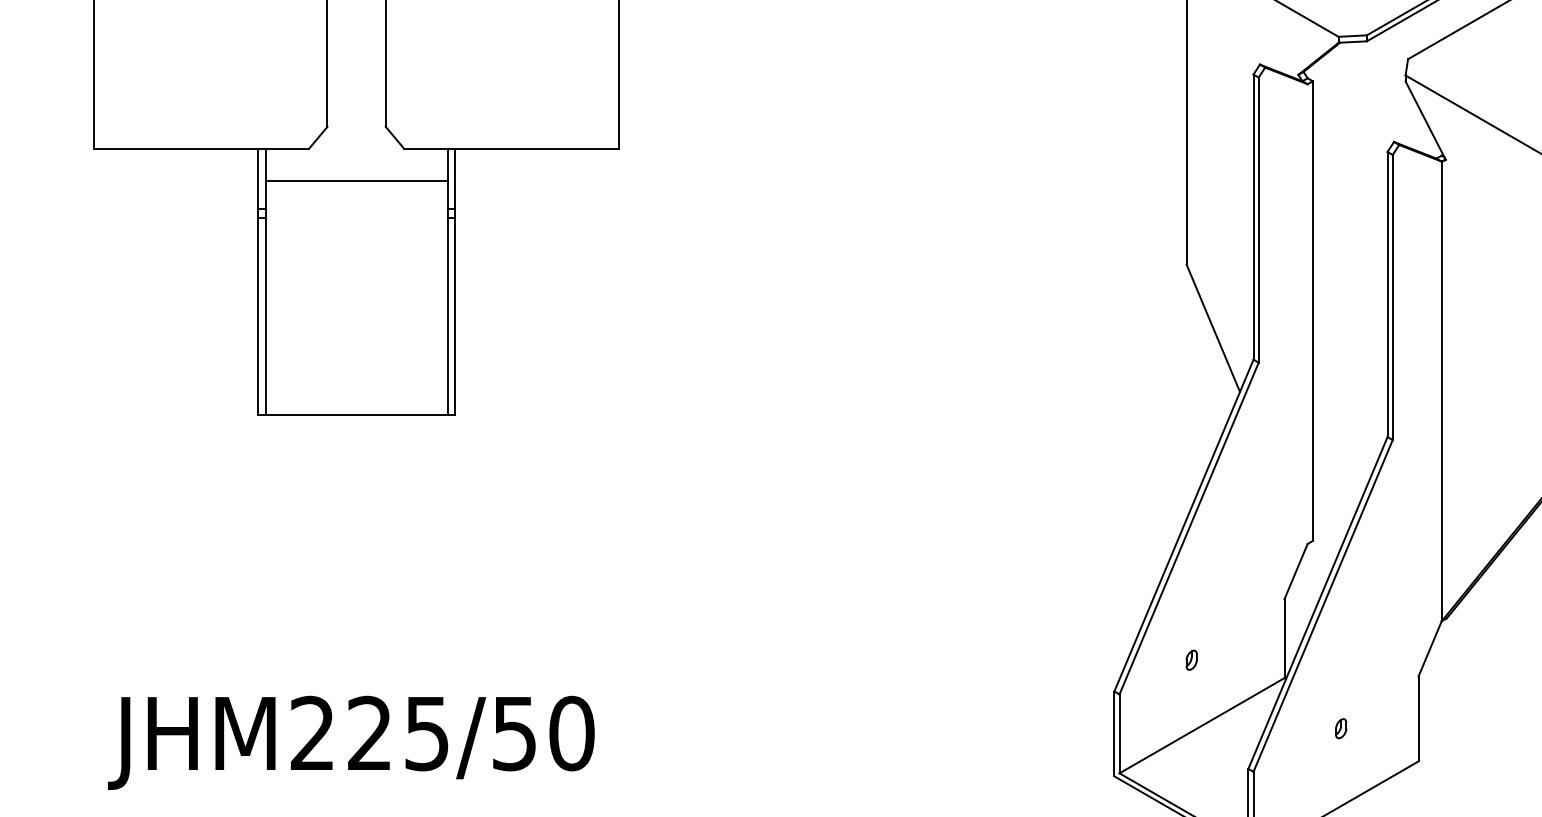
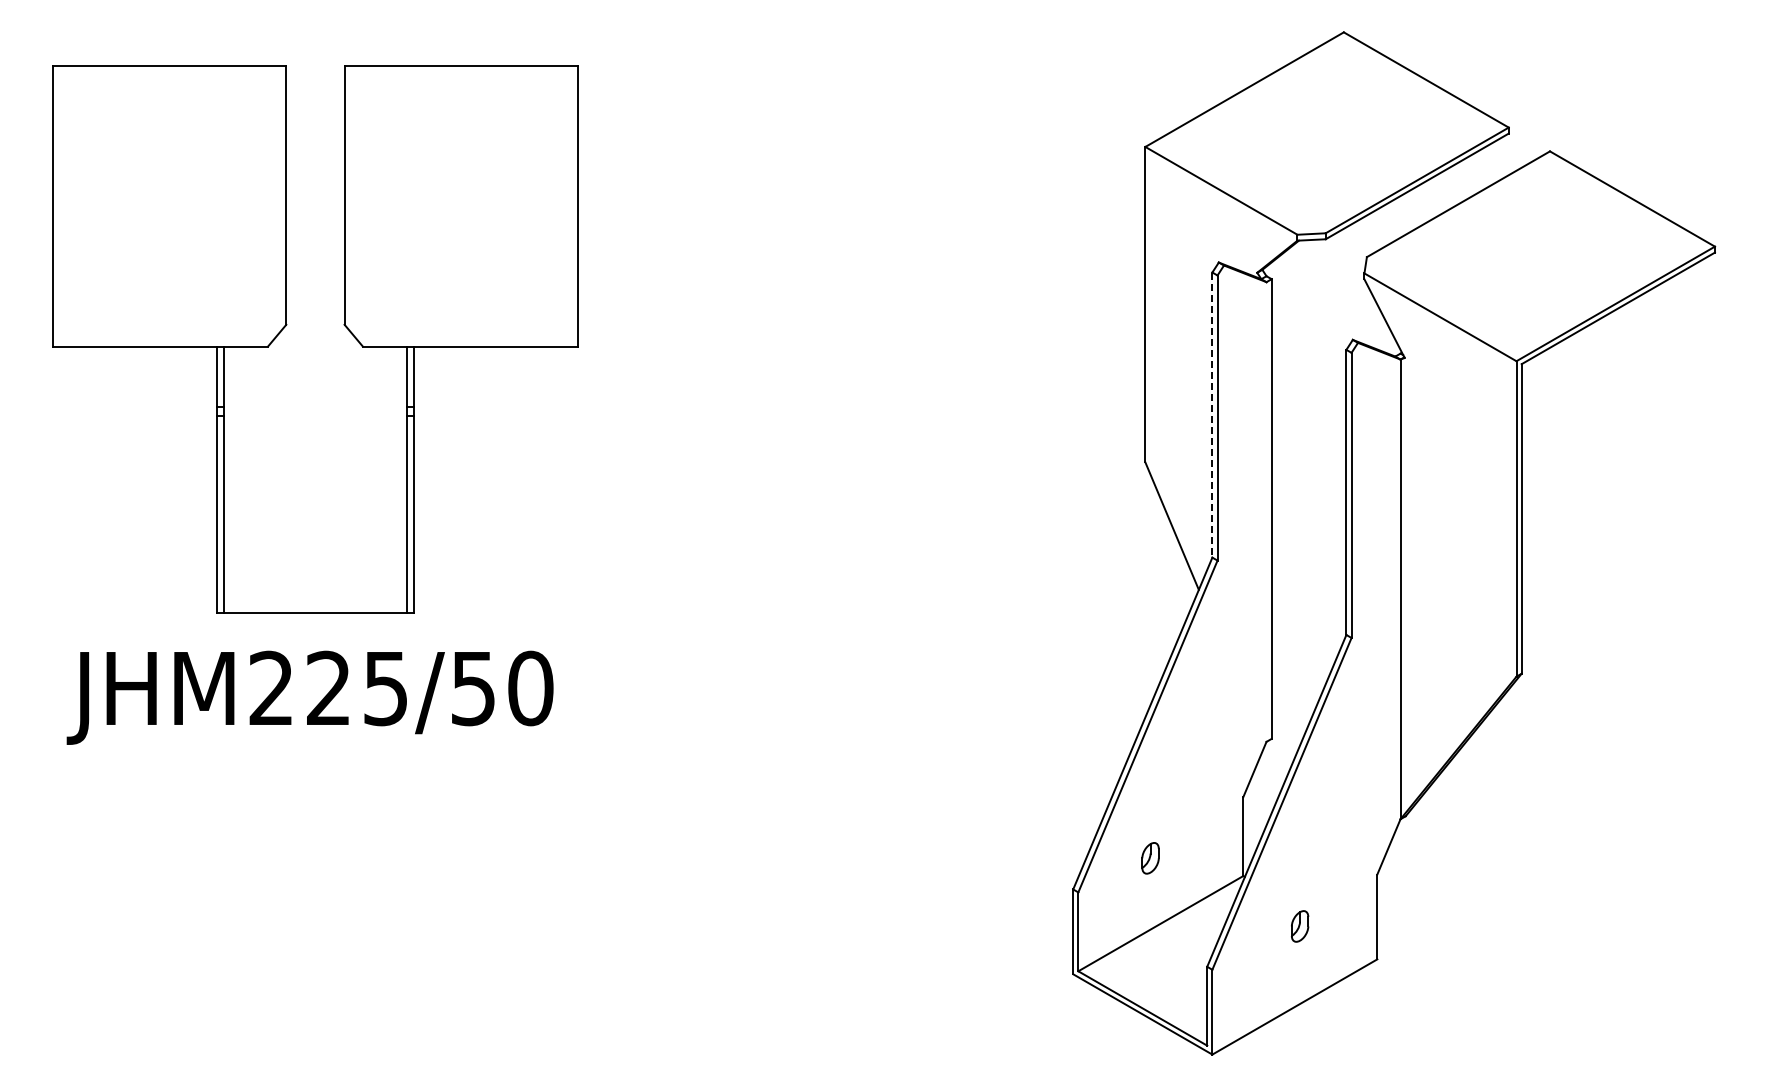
line: (356, 181) -> (315, 379), removed
line: (1253, 217) -> (1212, 415), solid -> dashed
part: (1191, 659) -> (1150, 857), size x1.6
part: (1340, 728) -> (1299, 926), size x1.6
text: (350, 742) -> (309, 697), moved

